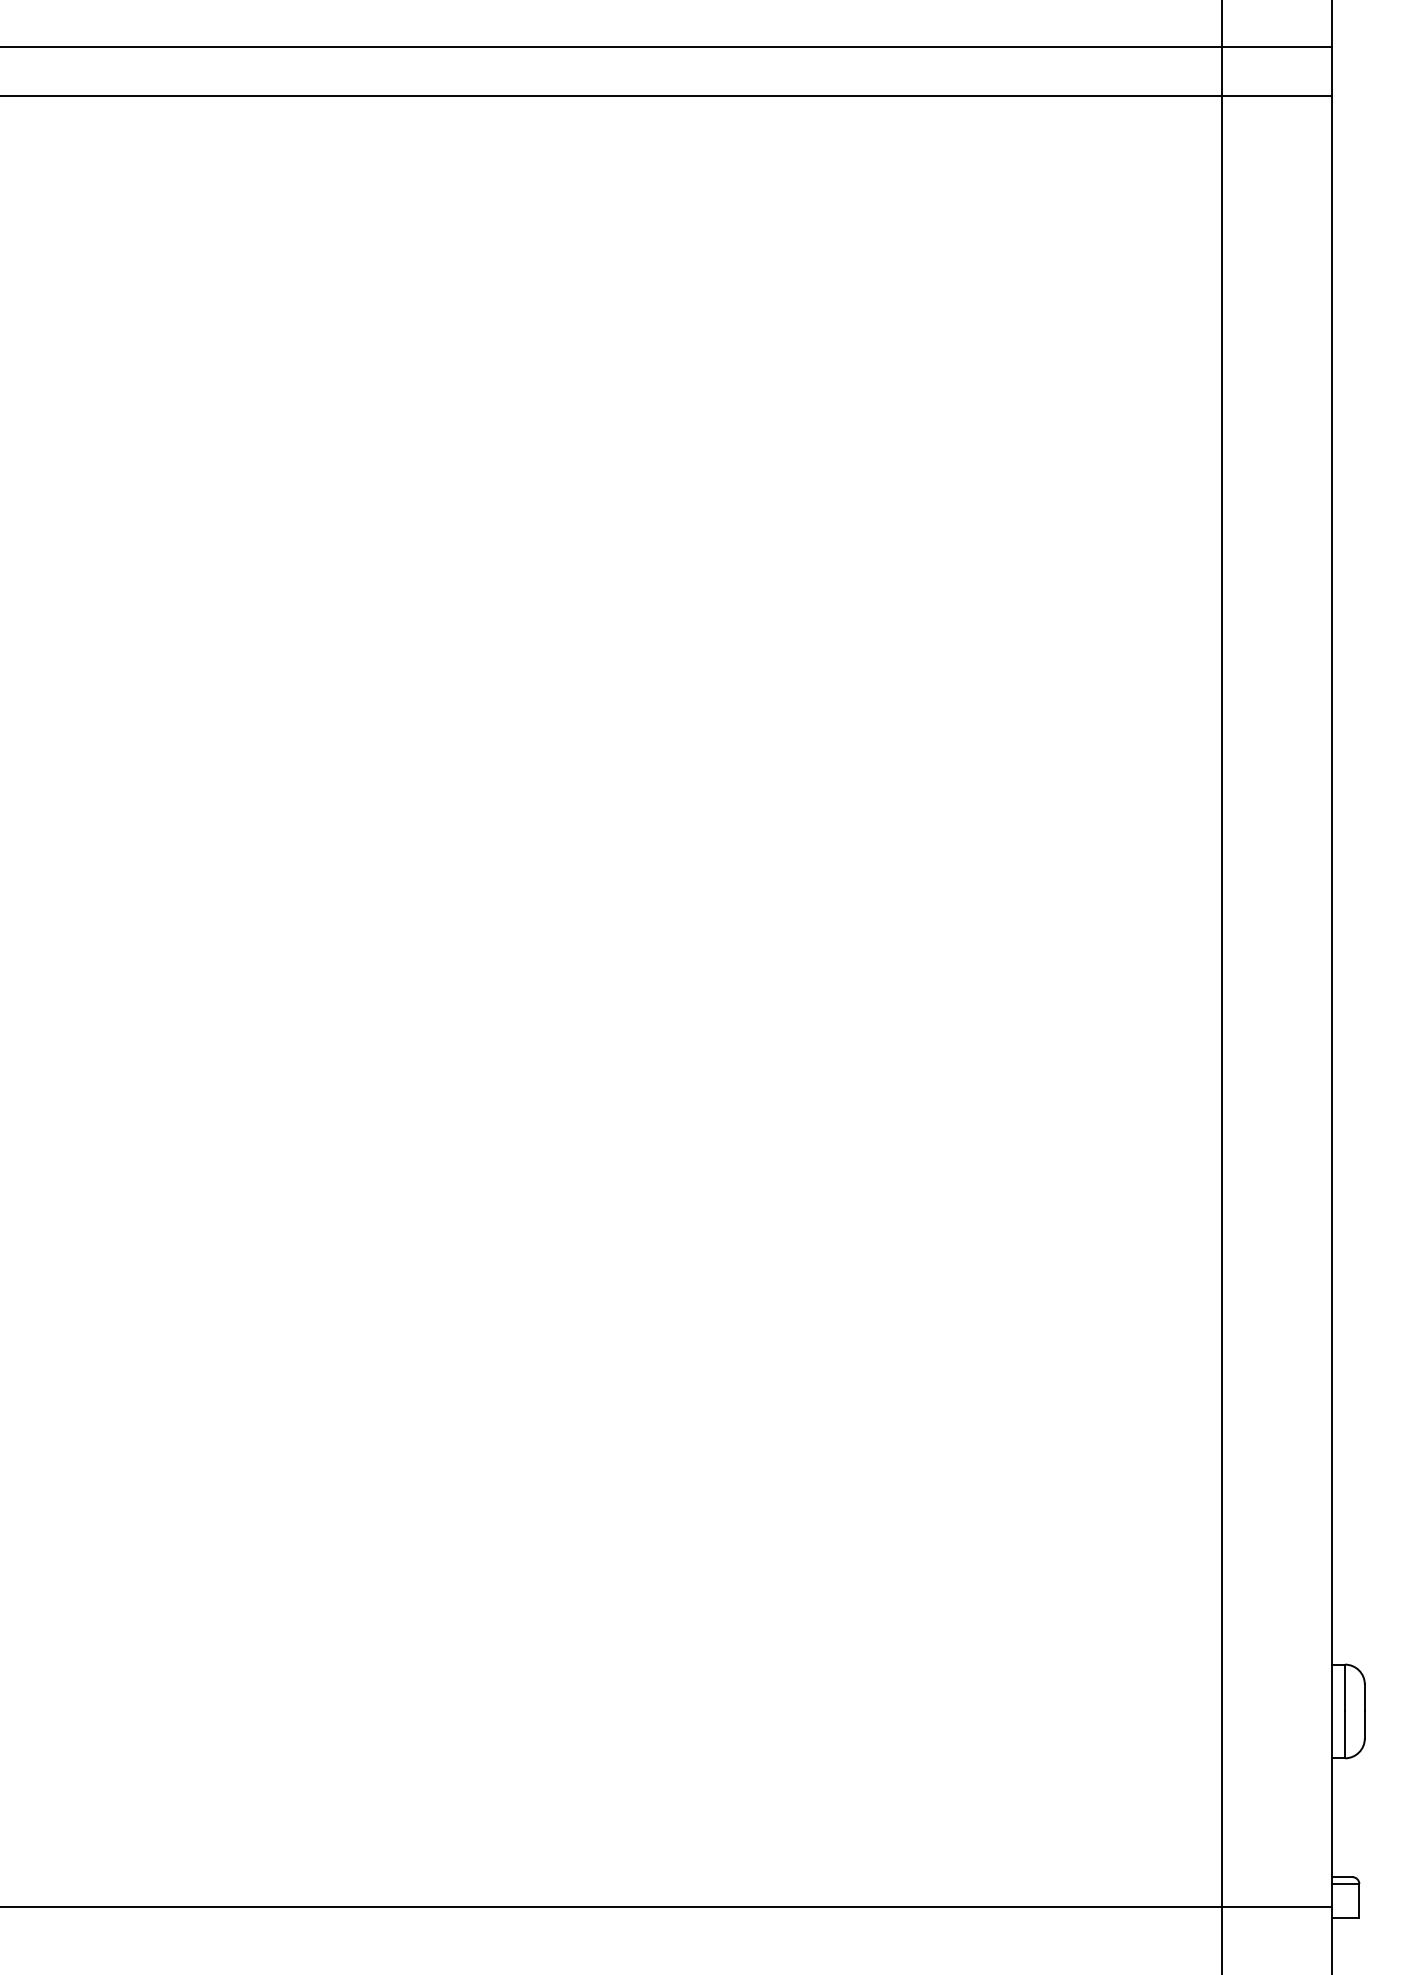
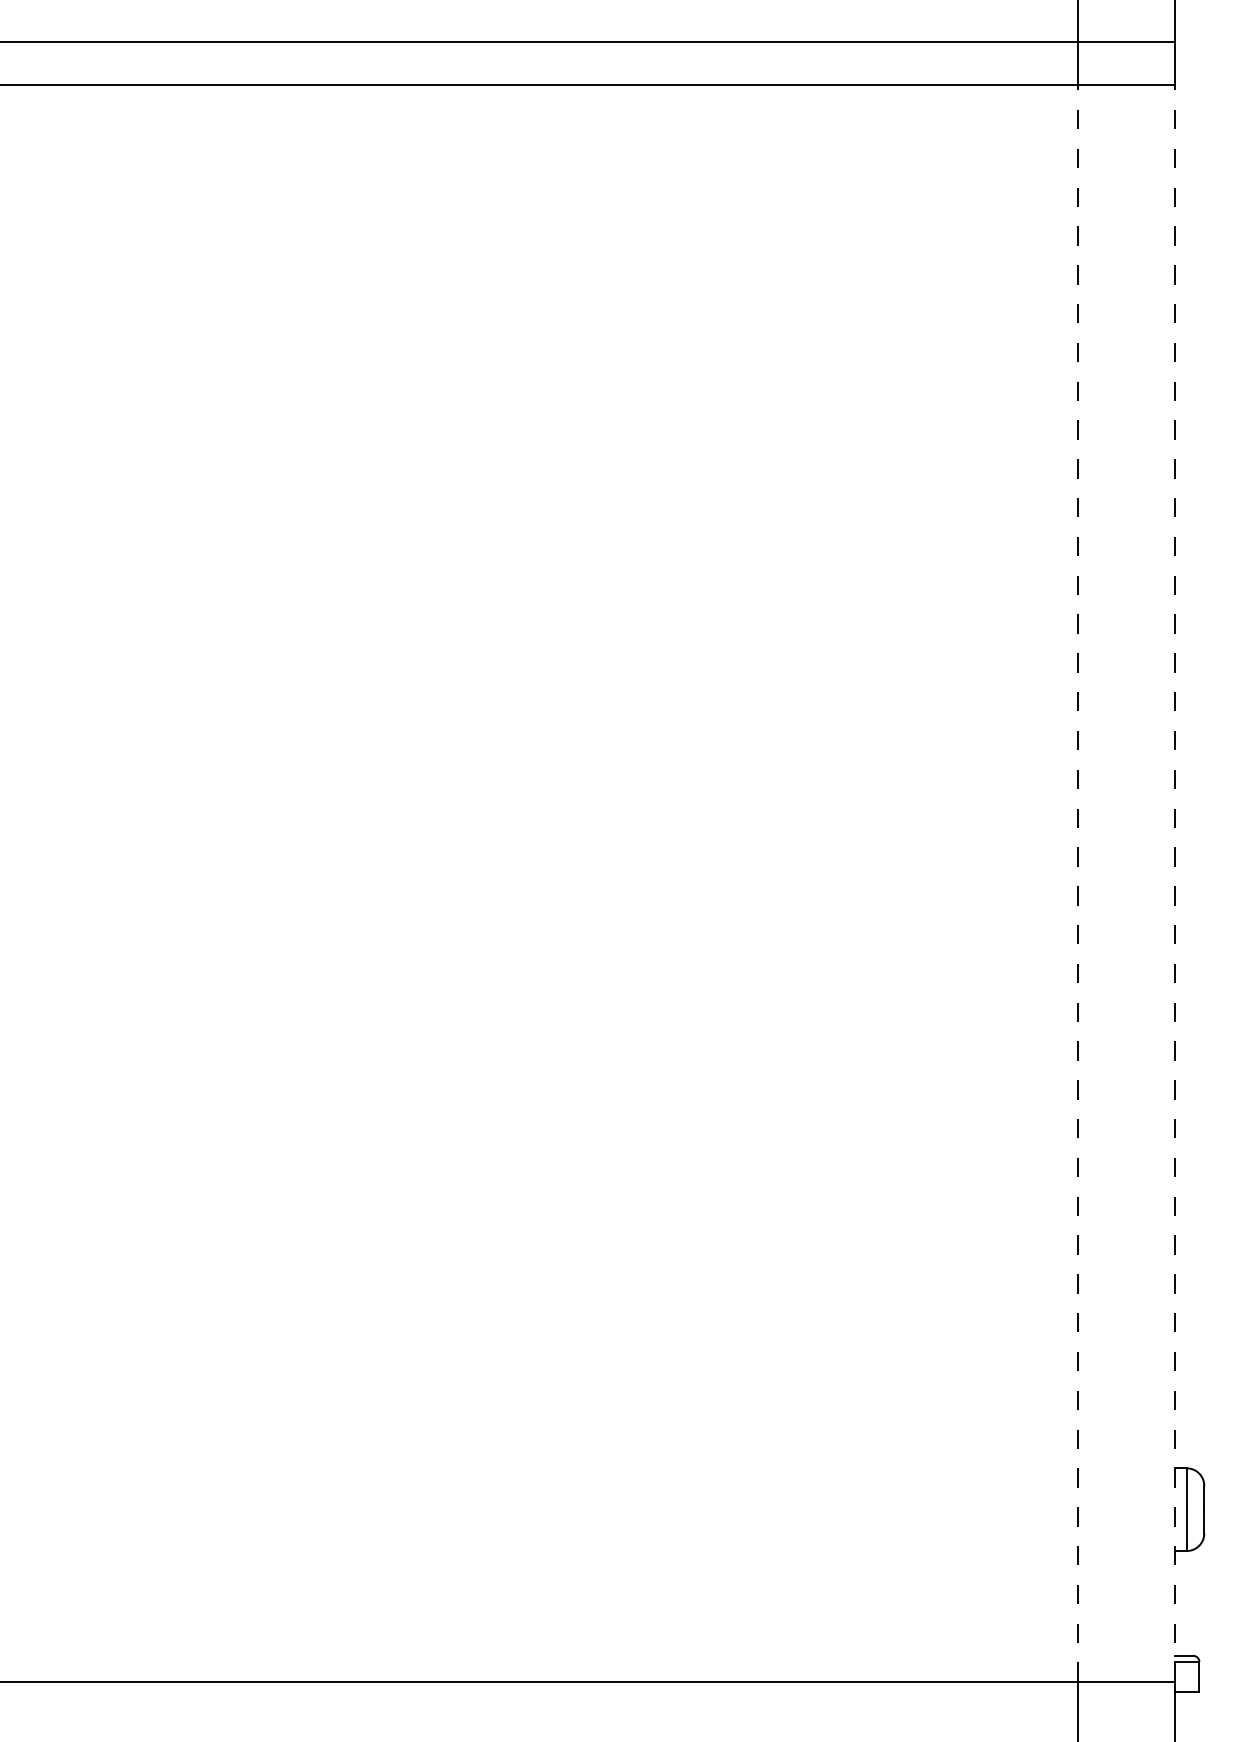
line: (1221, 1000) -> (1077, 882), solid -> dashed
line: (1331, 1000) -> (1174, 882), solid -> dashed

